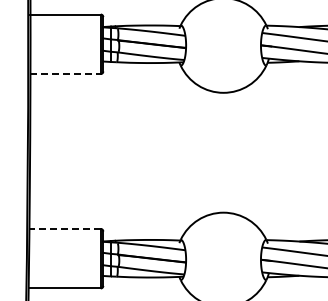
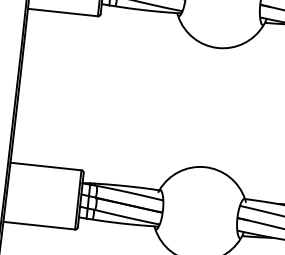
line: (66, 74) -> (63, 13), dashed -> solid
line: (65, 228) -> (46, 166), dashed -> solid

